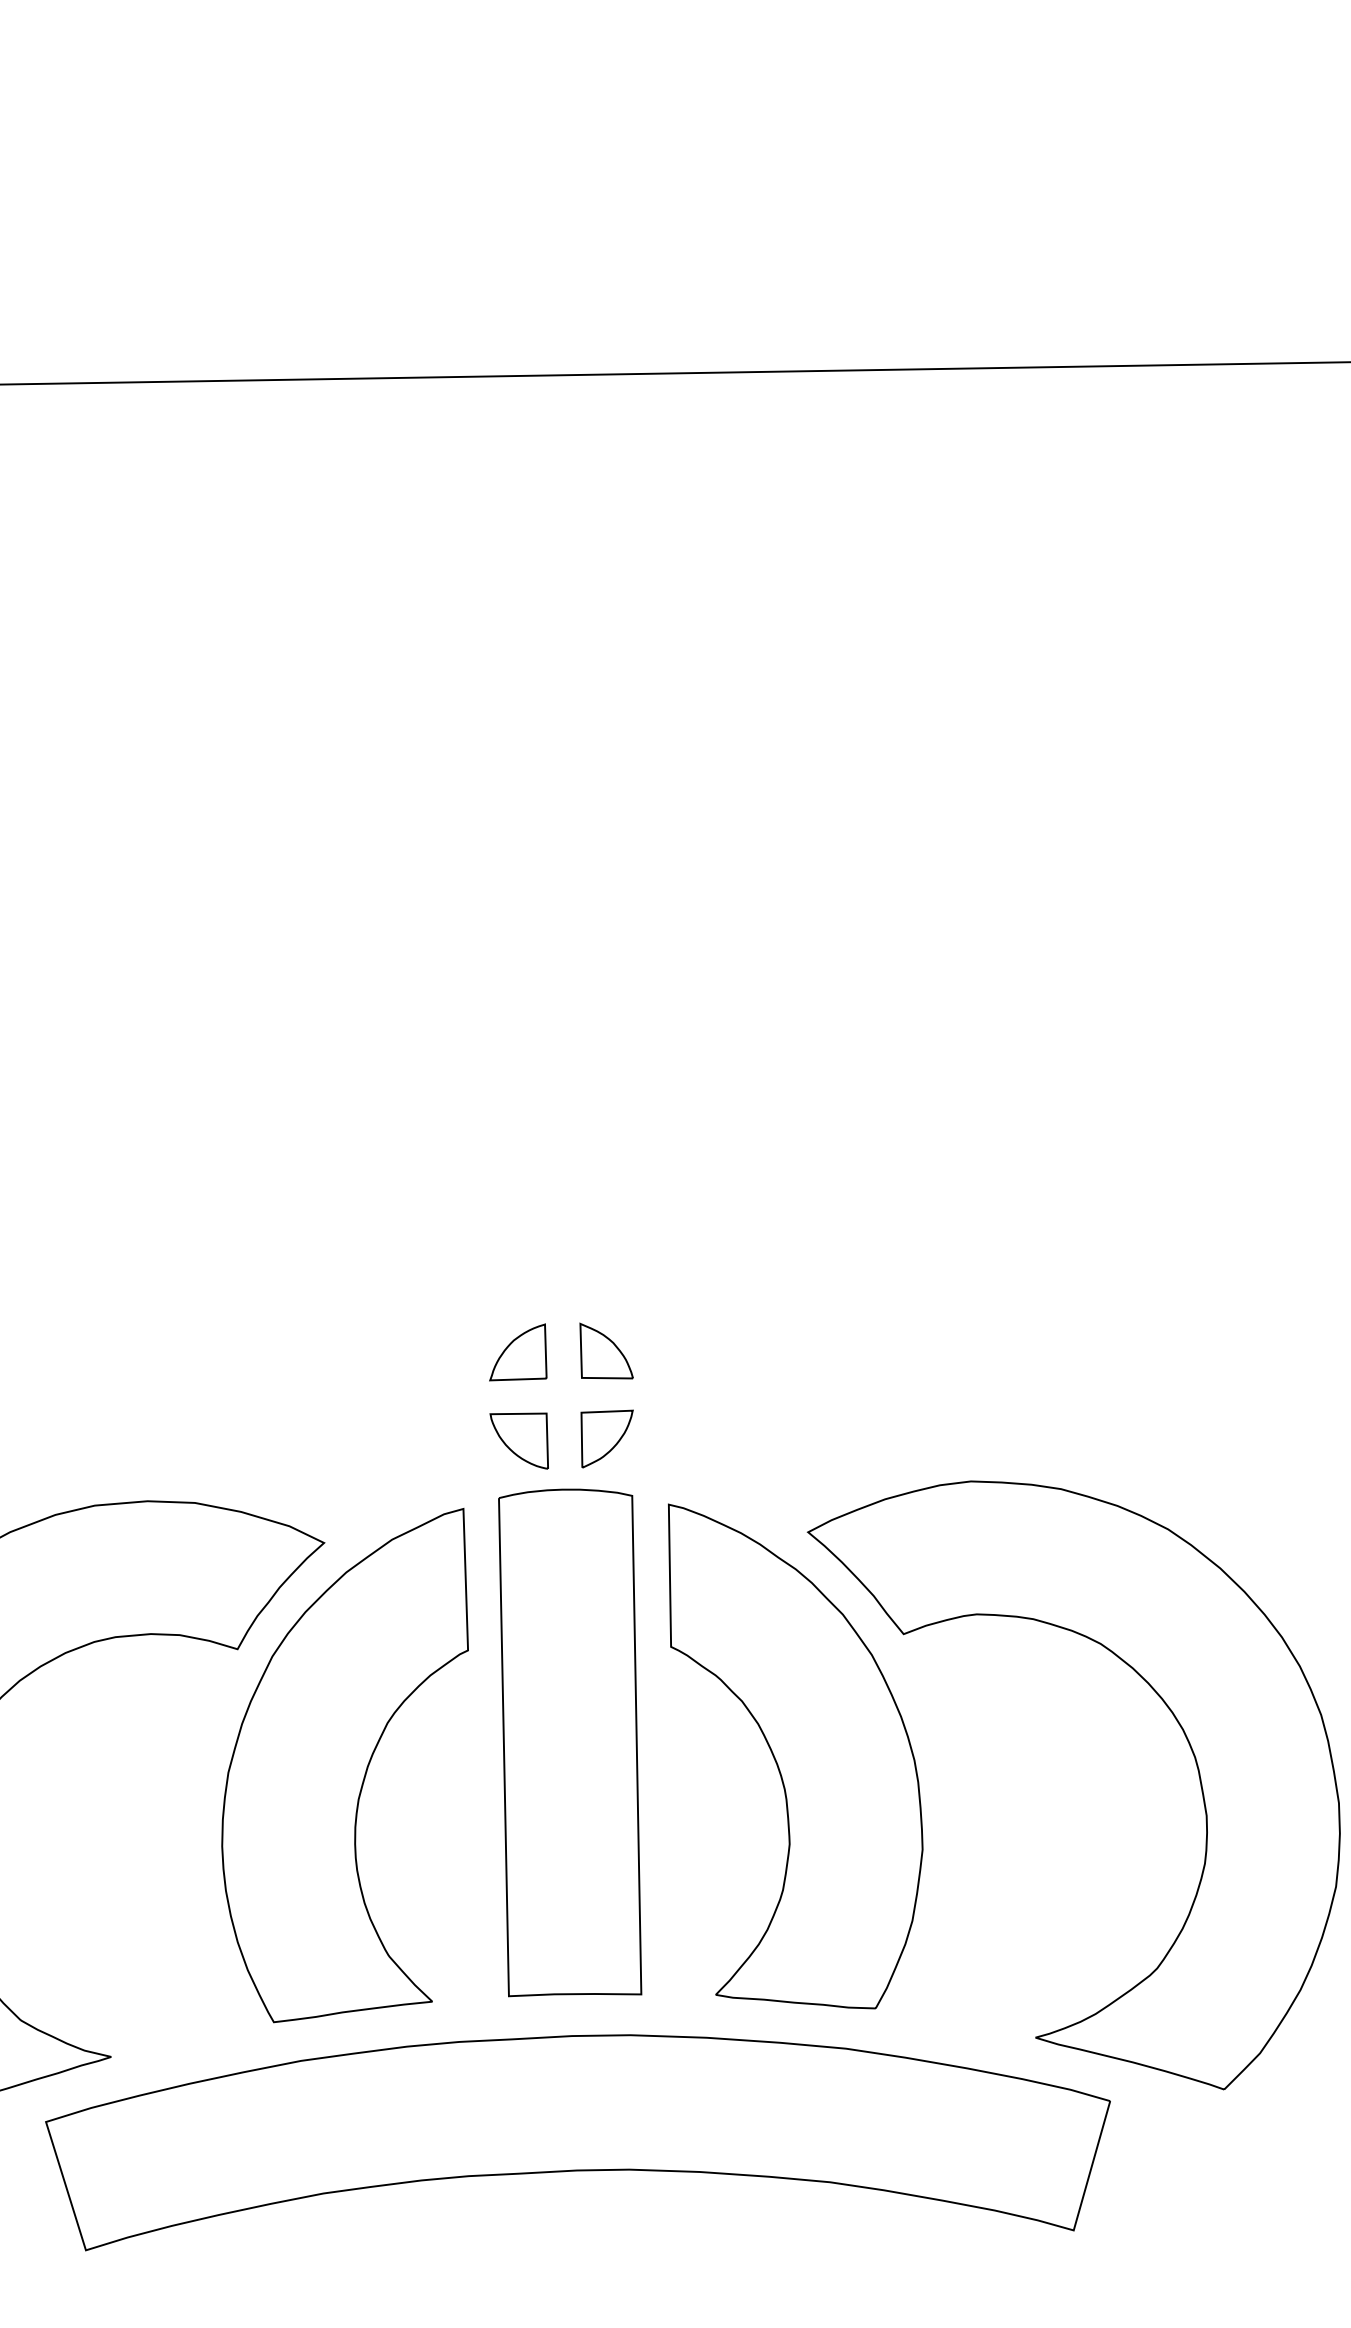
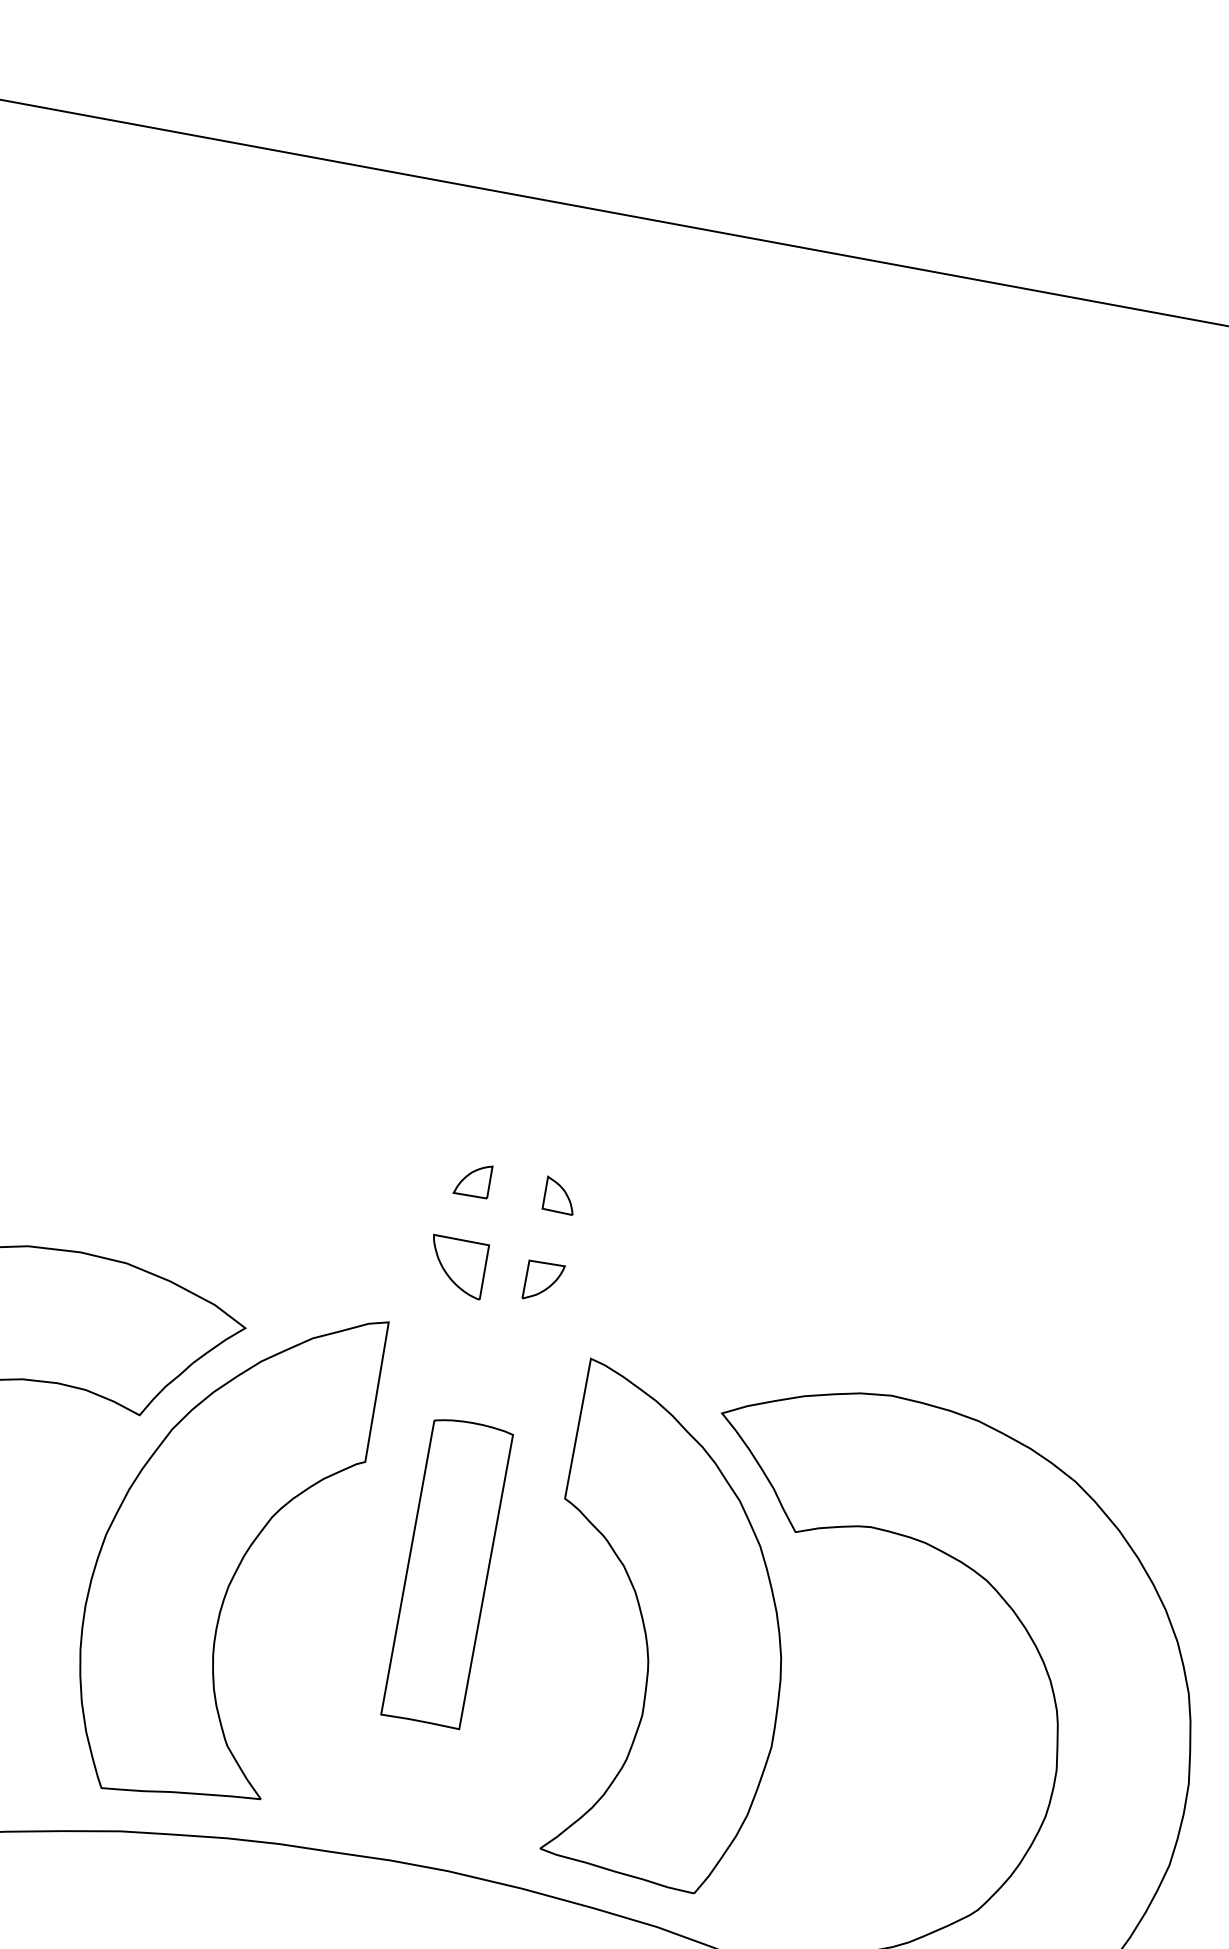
part: (606, 1350) -> (560, 1195), size x0.6
part: (518, 1352) -> (473, 1179), size x0.6
part: (606, 1438) -> (542, 1281), size x0.7
part: (570, 1742) -> (447, 1572), size x0.6

